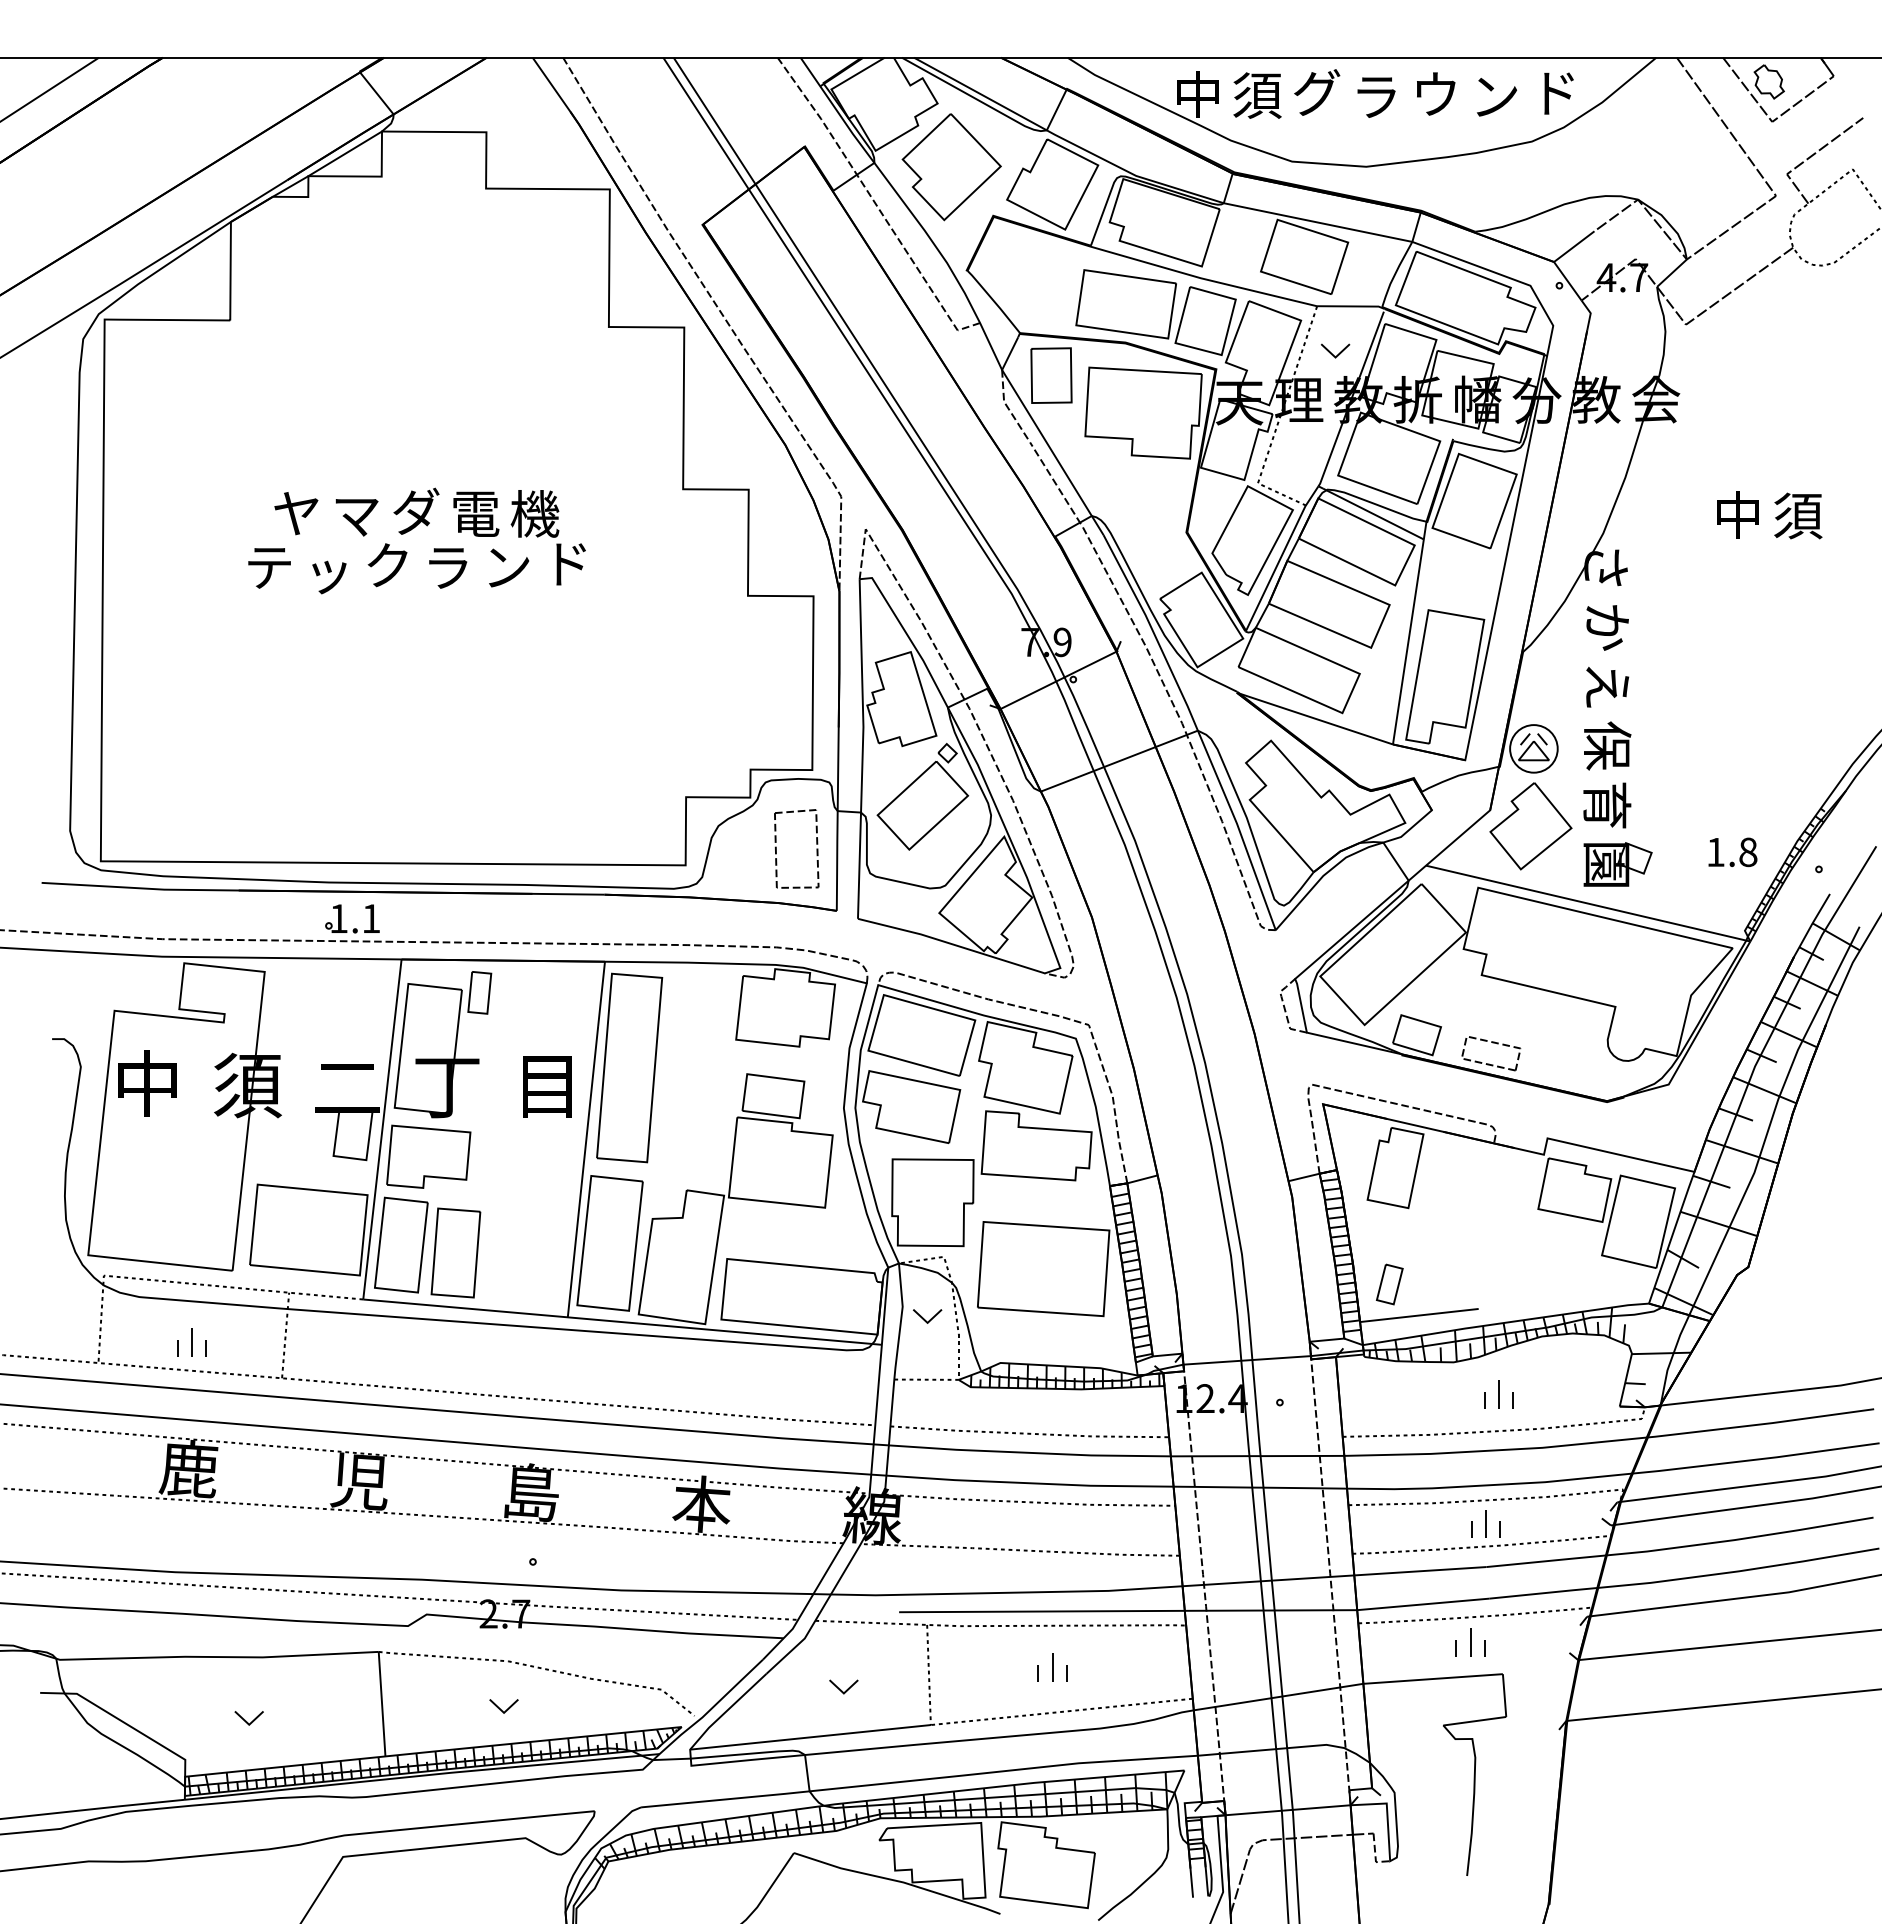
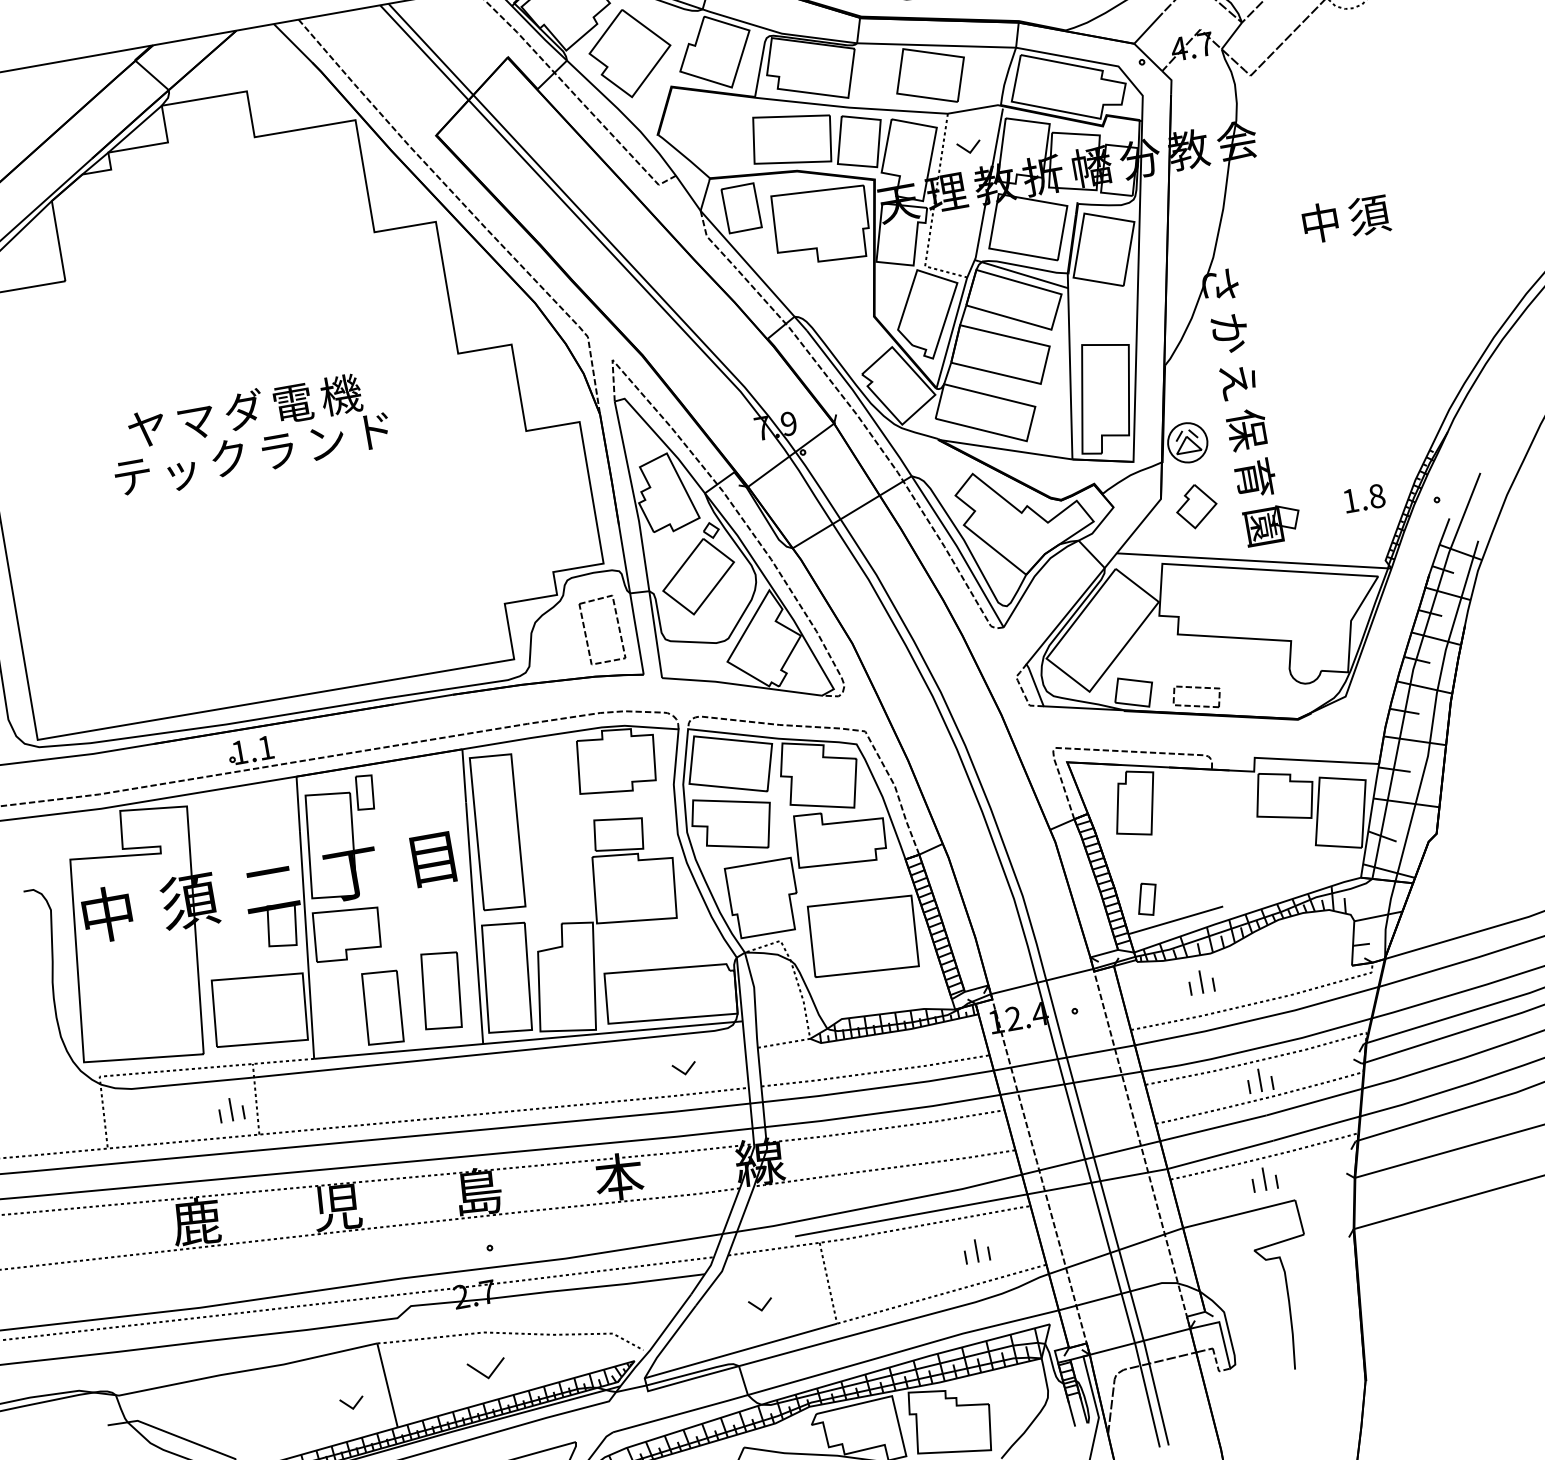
part: (1530, 826) -> (1196, 506), size x0.6
part: (401, 1244) -> (441, 990), moved
part: (927, 1316) -> (684, 1069), moved
part: (191, 1342) -> (231, 1109), moved
part: (1498, 1394) -> (1201, 982), moved
part: (1052, 1667) -> (976, 1250), moved
part: (503, 1706) -> (486, 1369), size x1.6
part: (248, 1718) -> (351, 1403), moved

